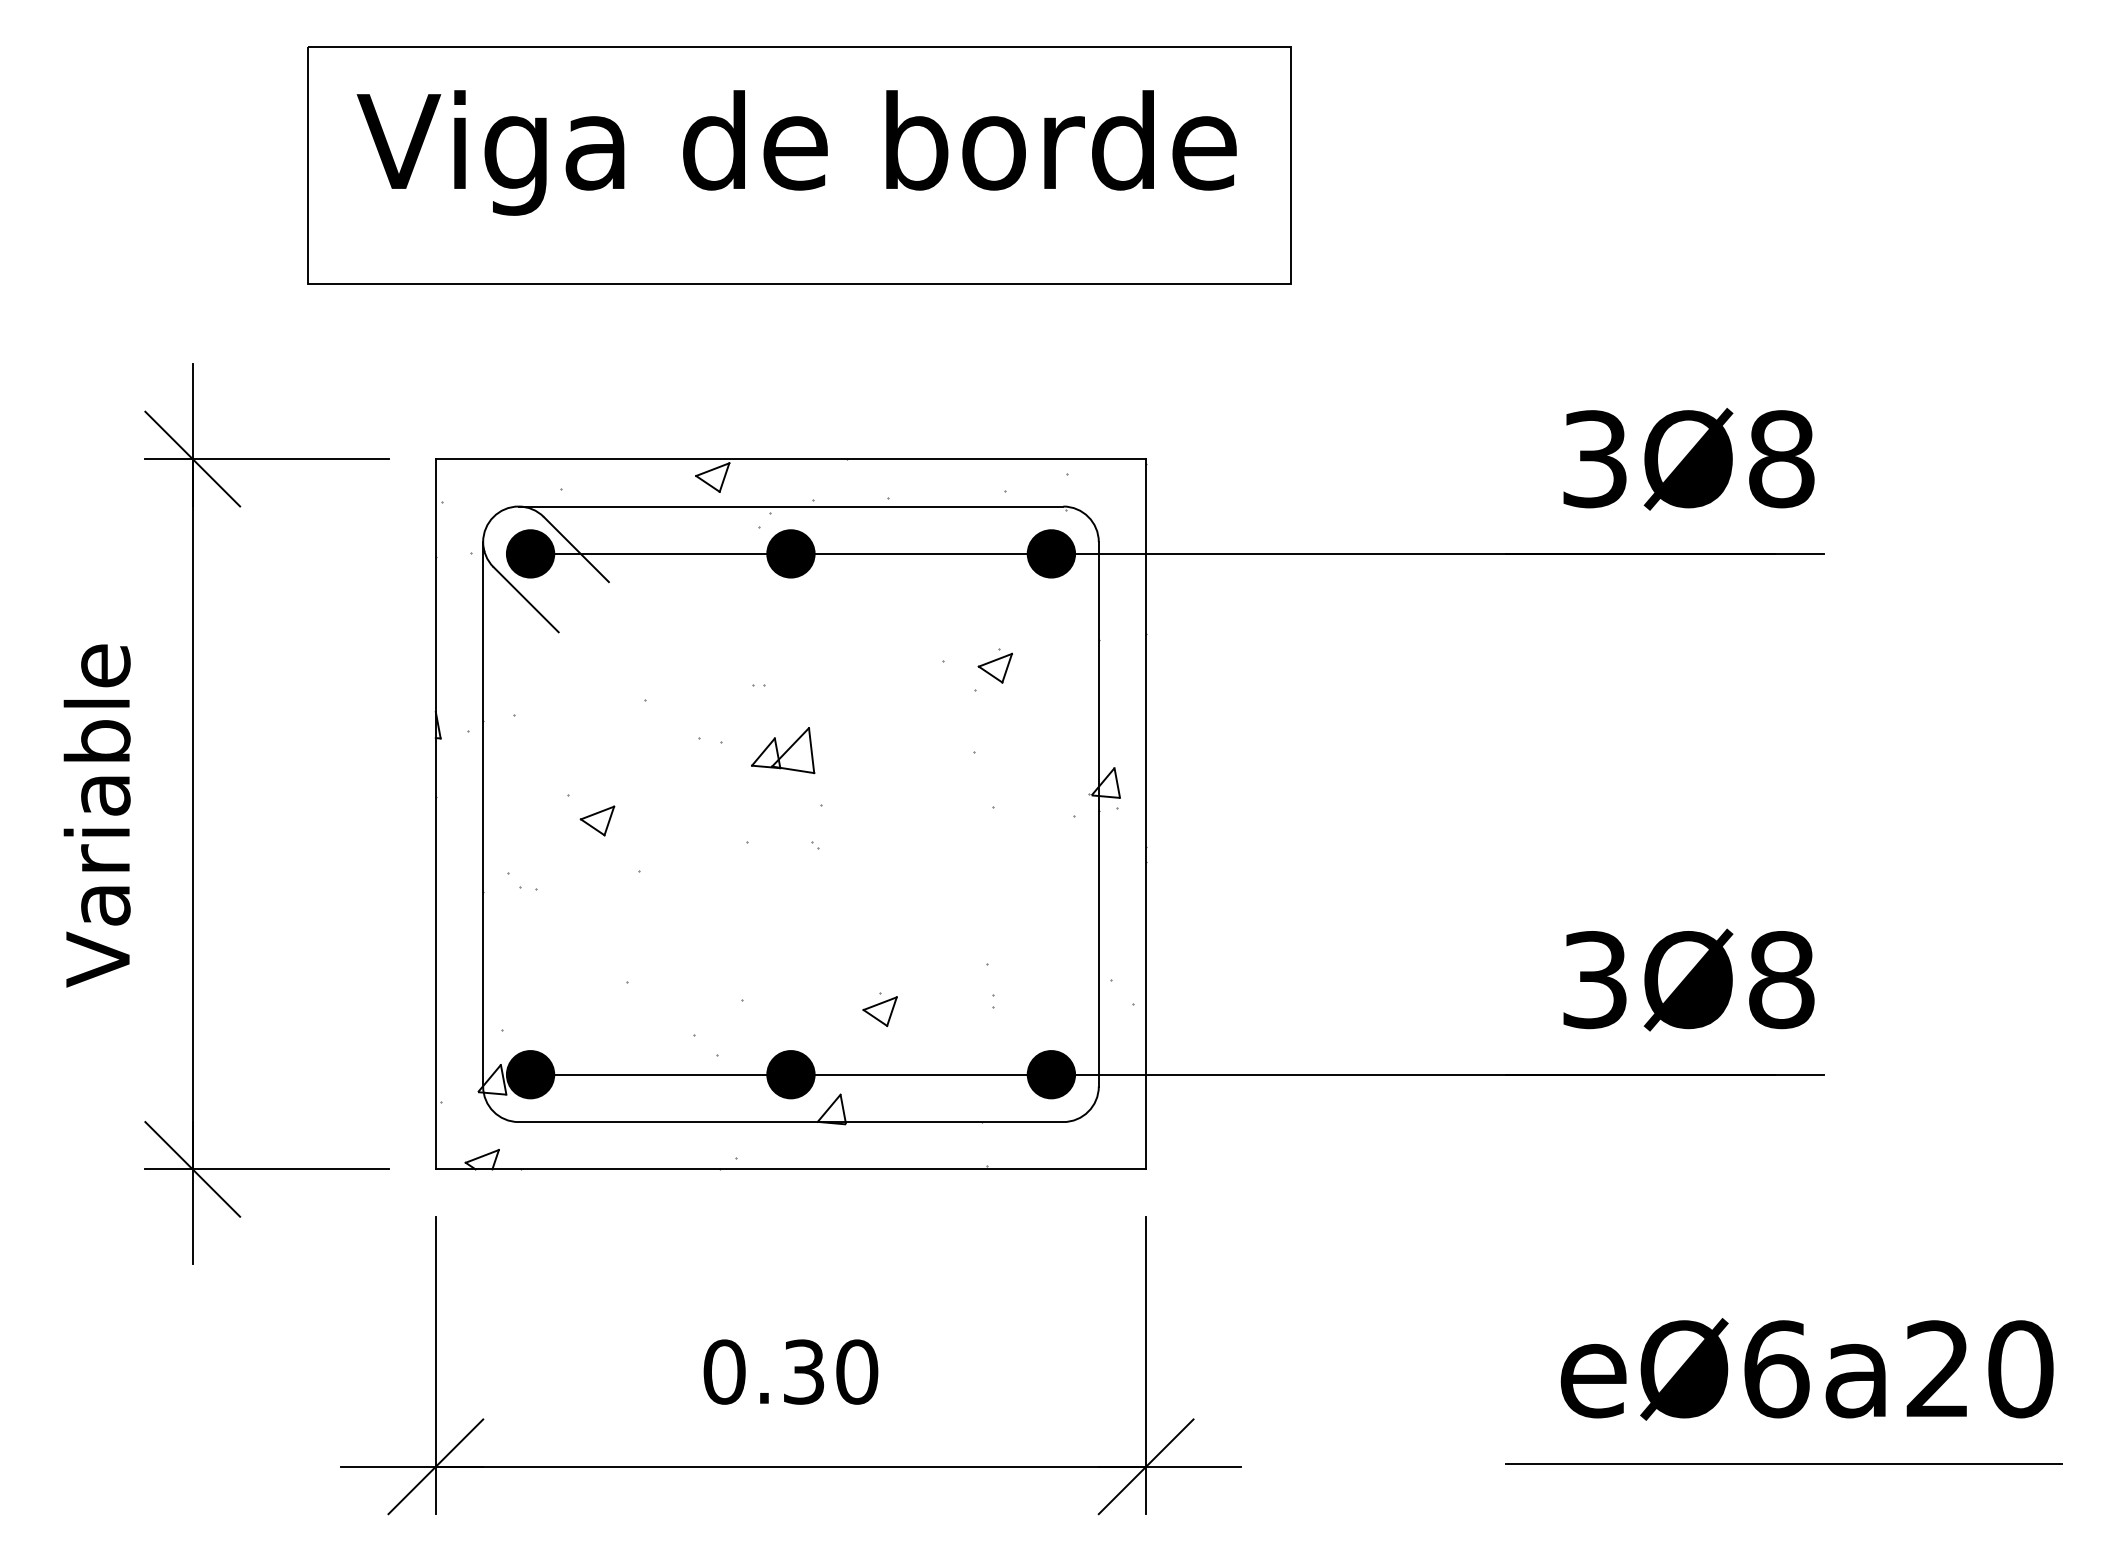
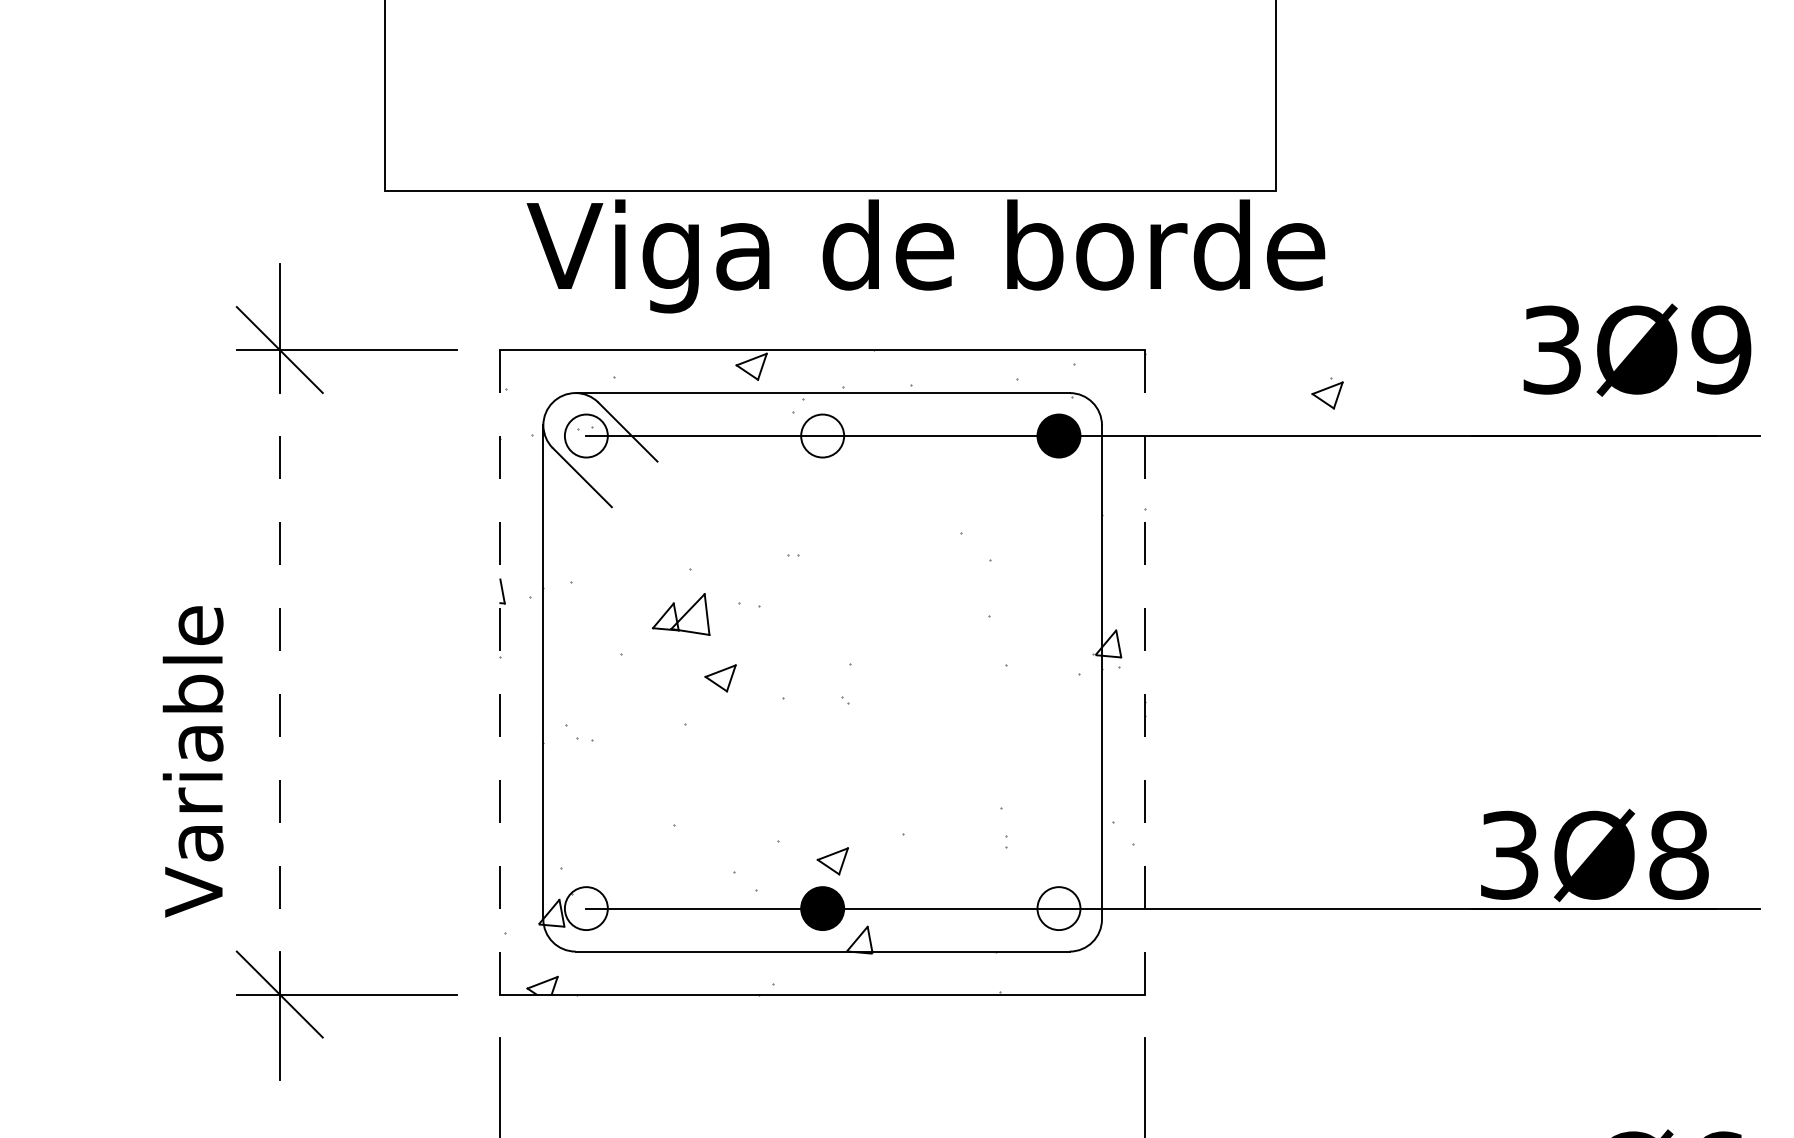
text: (796, 152) -> (925, 256), moved
text: (1781, 459) -> (1721, 350), 3Ø8 -> 3Ø9
fill: (530, 553) -> (586, 435), removed
fill: (790, 553) -> (822, 435), removed
part: (994, 665) -> (1326, 393), moved
part: (783, 750) -> (681, 614), moved
line: (192, 813) -> (279, 671), solid -> dashed
line: (435, 814) -> (500, 672), solid -> dashed
line: (1146, 814) -> (1145, 672), solid -> dashed
text: (96, 815) -> (192, 761), moved
part: (597, 820) -> (720, 677), moved
text: (1688, 979) -> (1594, 854), moved
part: (879, 1011) -> (832, 861), moved
fill: (530, 1074) -> (586, 908), removed
fill: (1051, 1074) -> (1059, 908), removed

